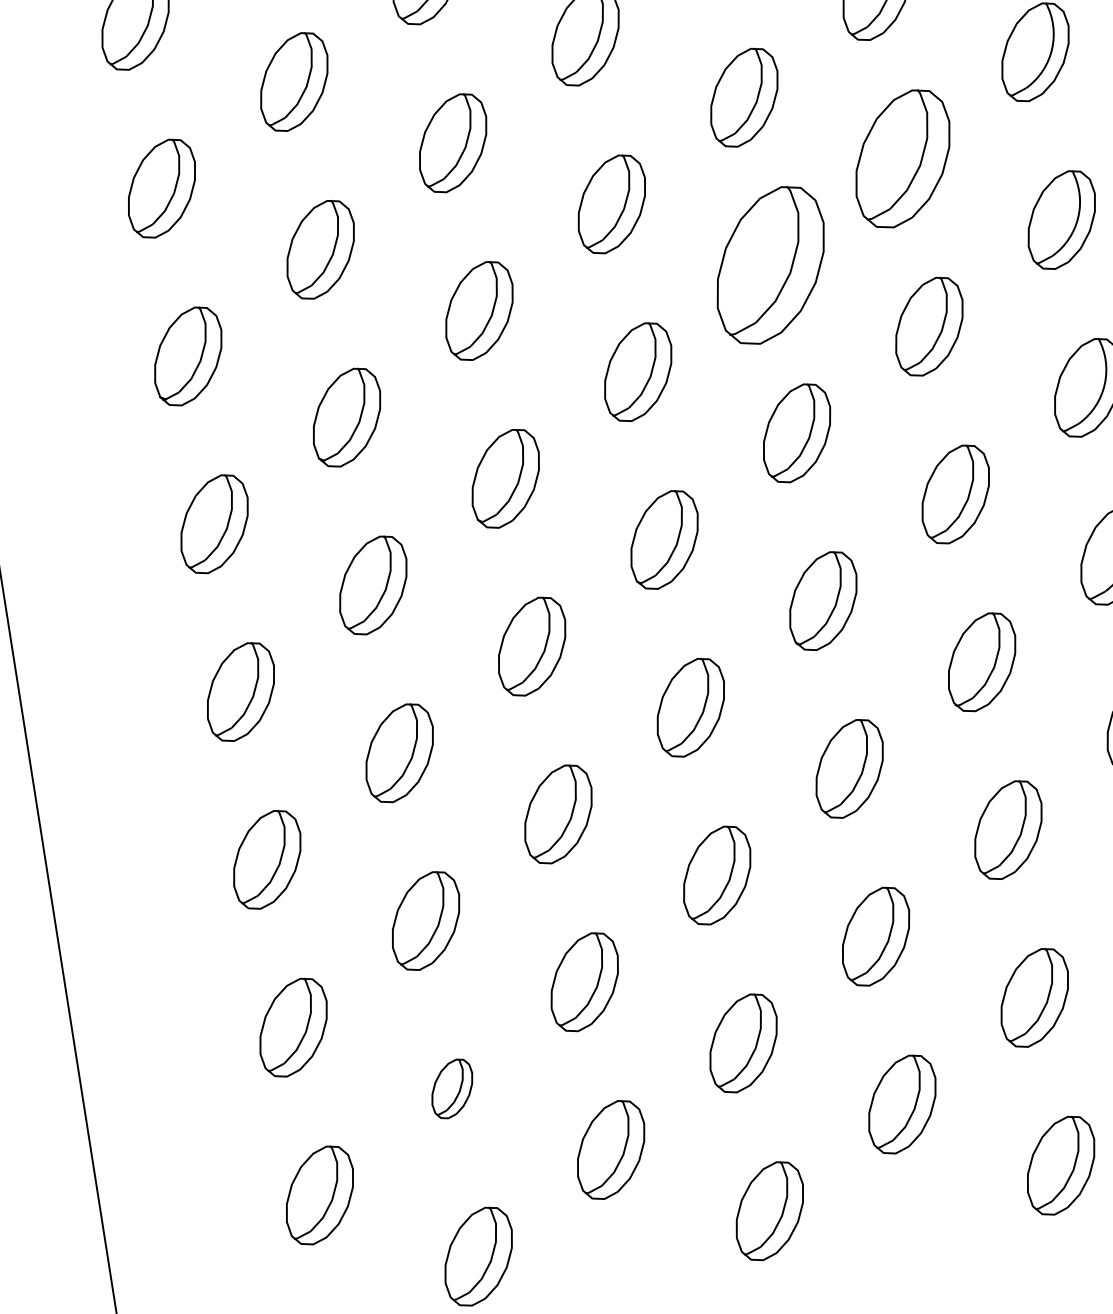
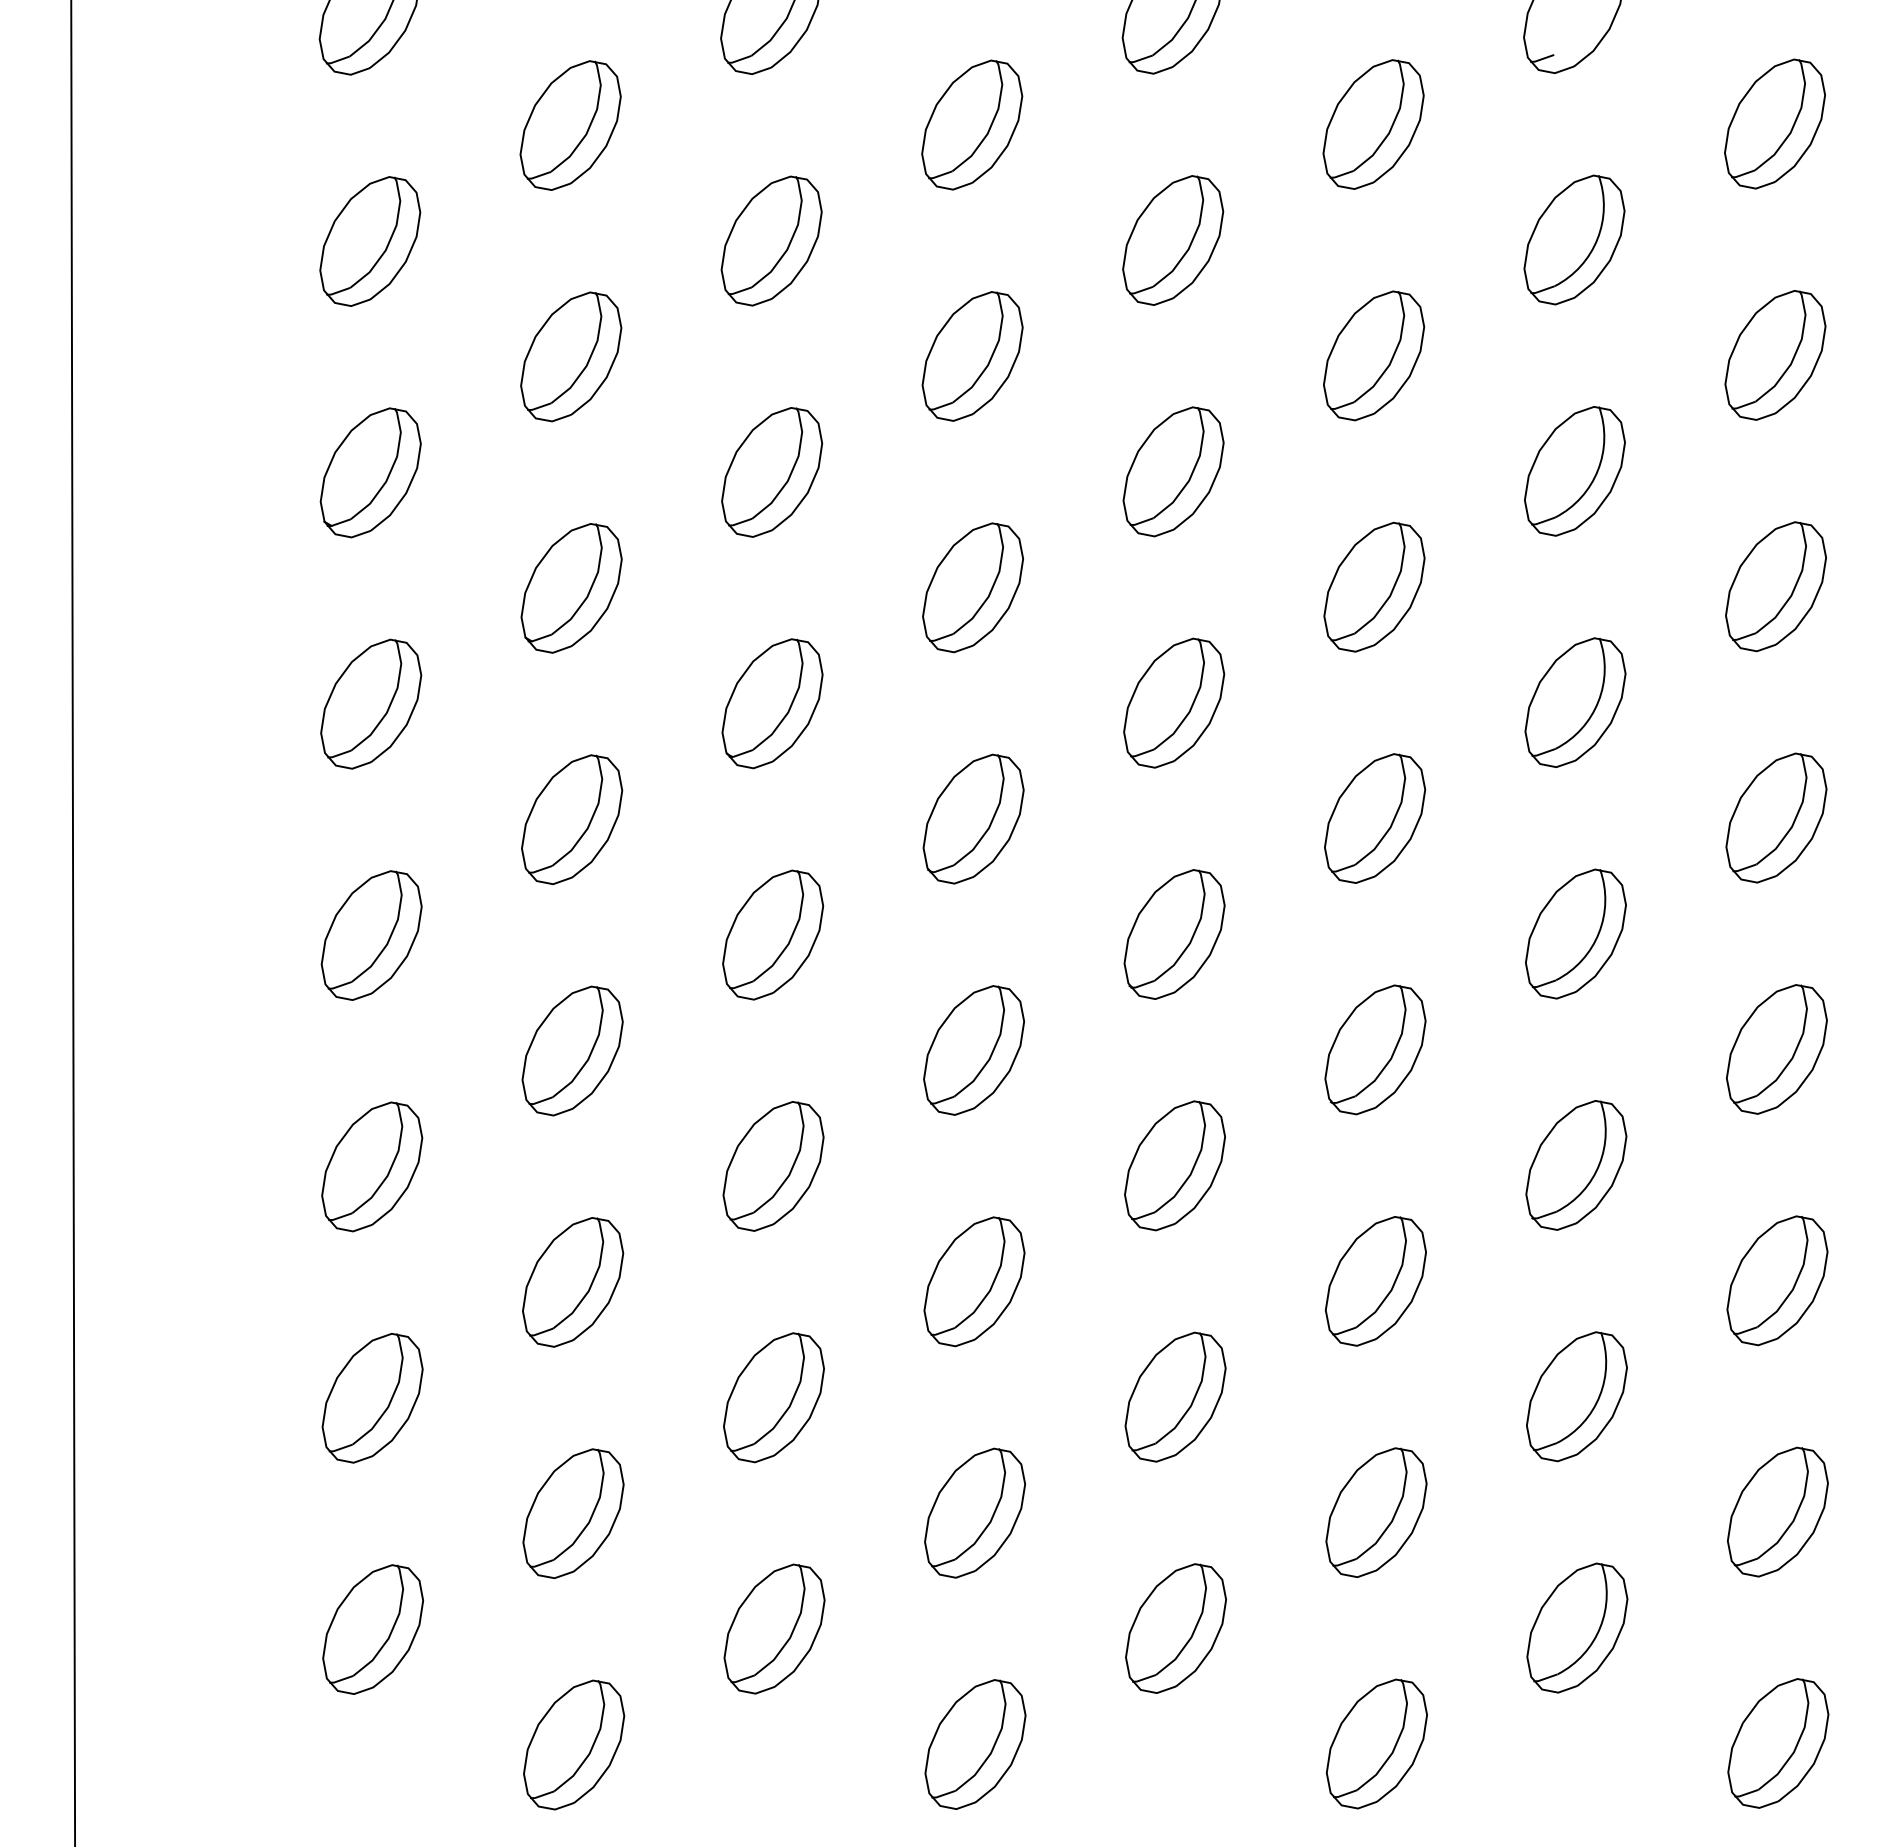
part: (903, 158) -> (1374, 355), size x0.71
part: (770, 265) -> (1173, 471), size x0.62
part: (452, 1088) -> (573, 1513), size x1.67

